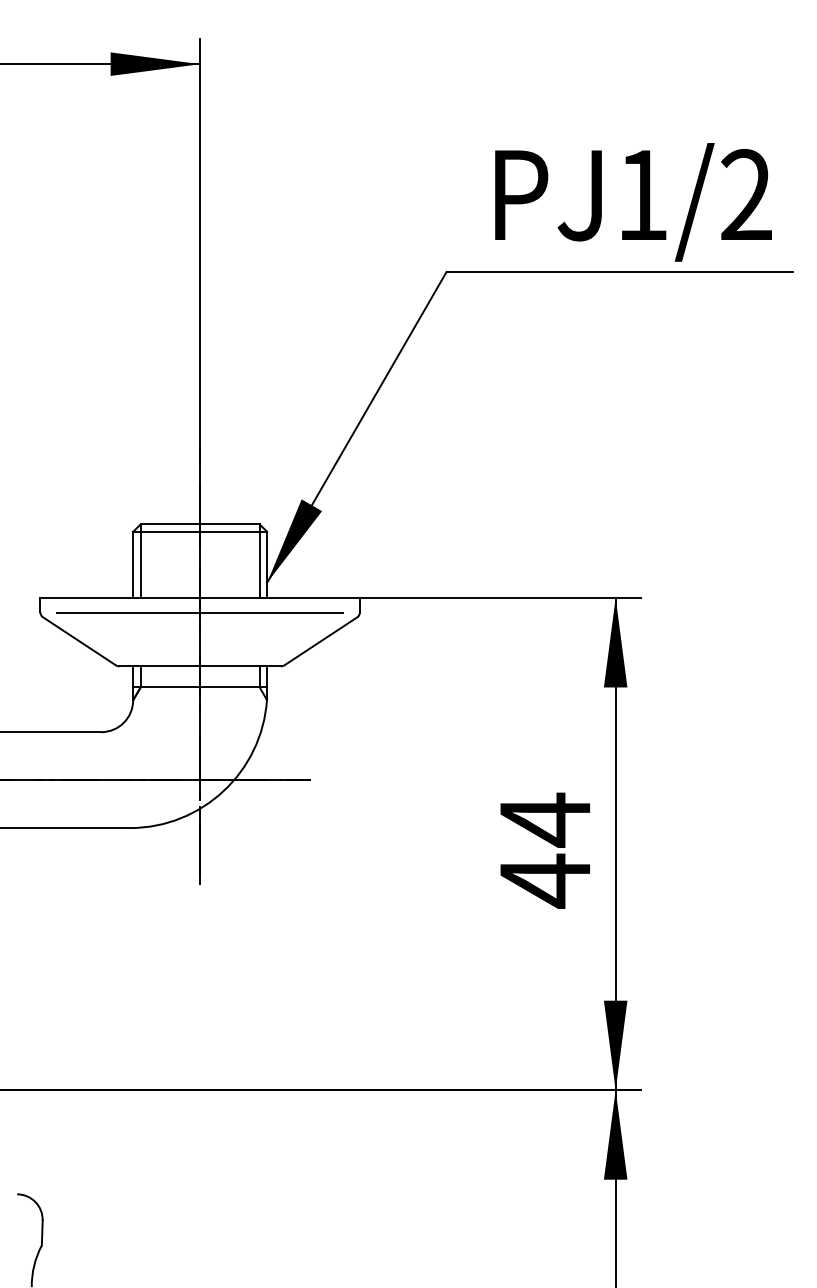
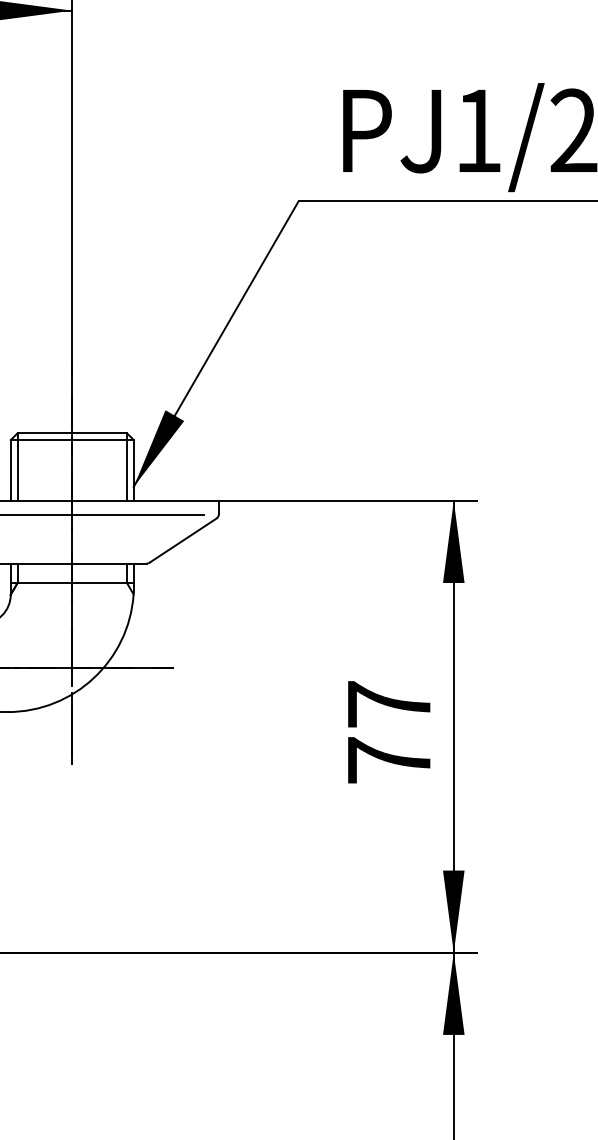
text: (545, 850) -> (389, 732), 44 -> 77

